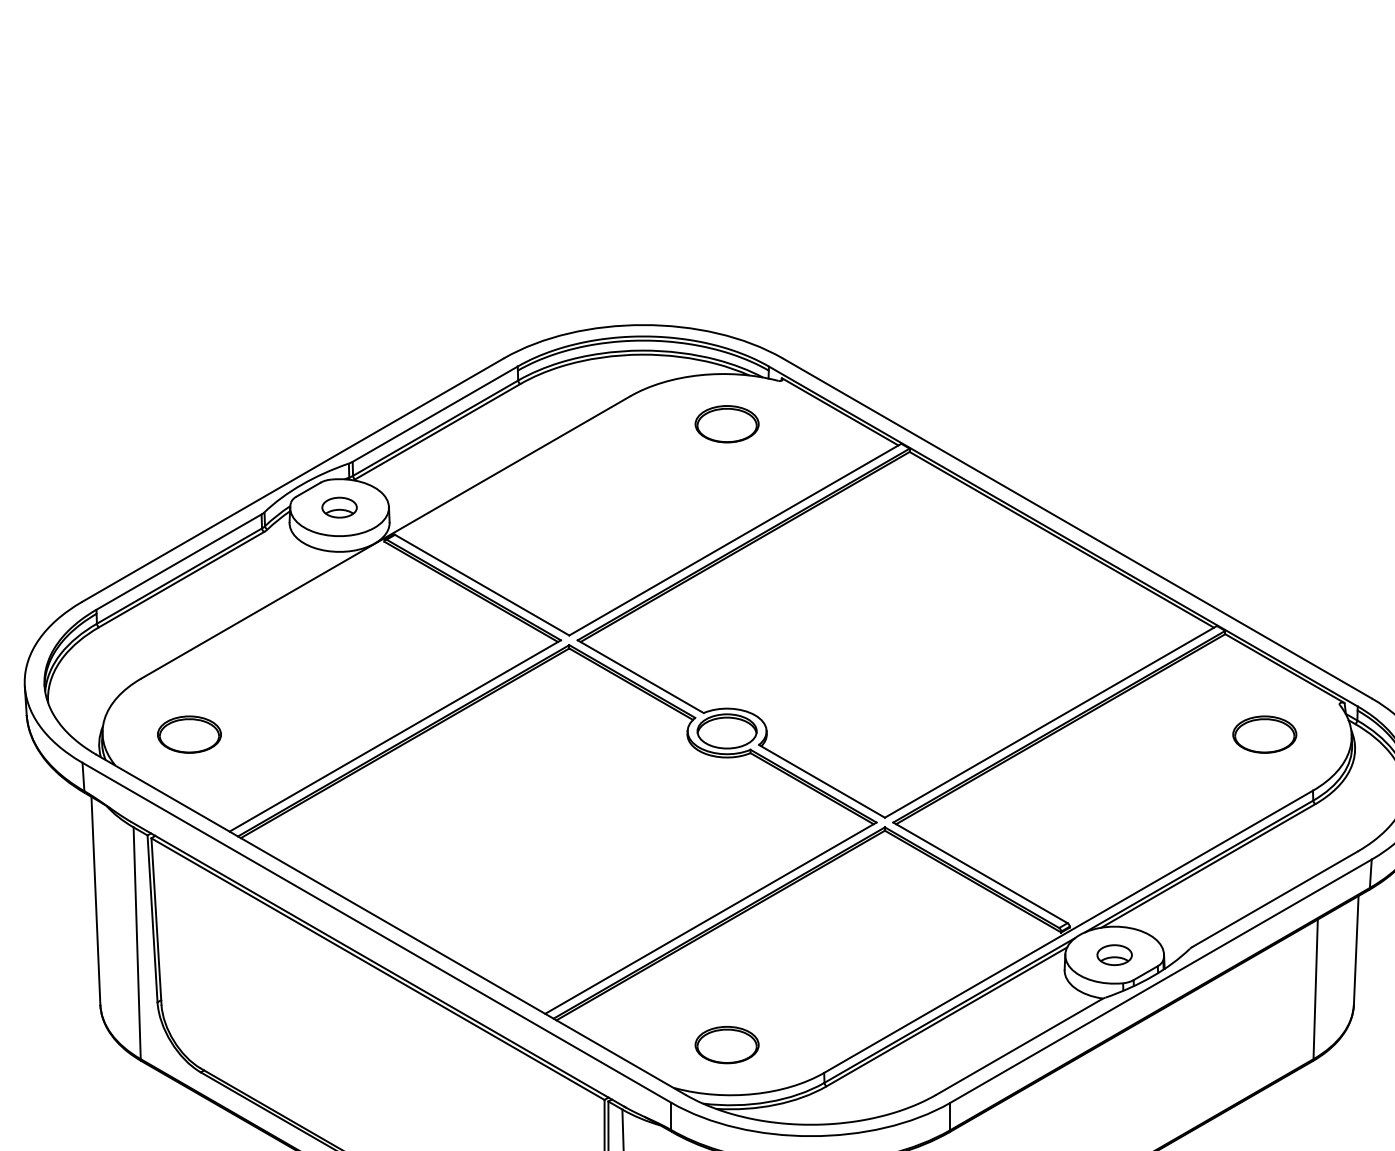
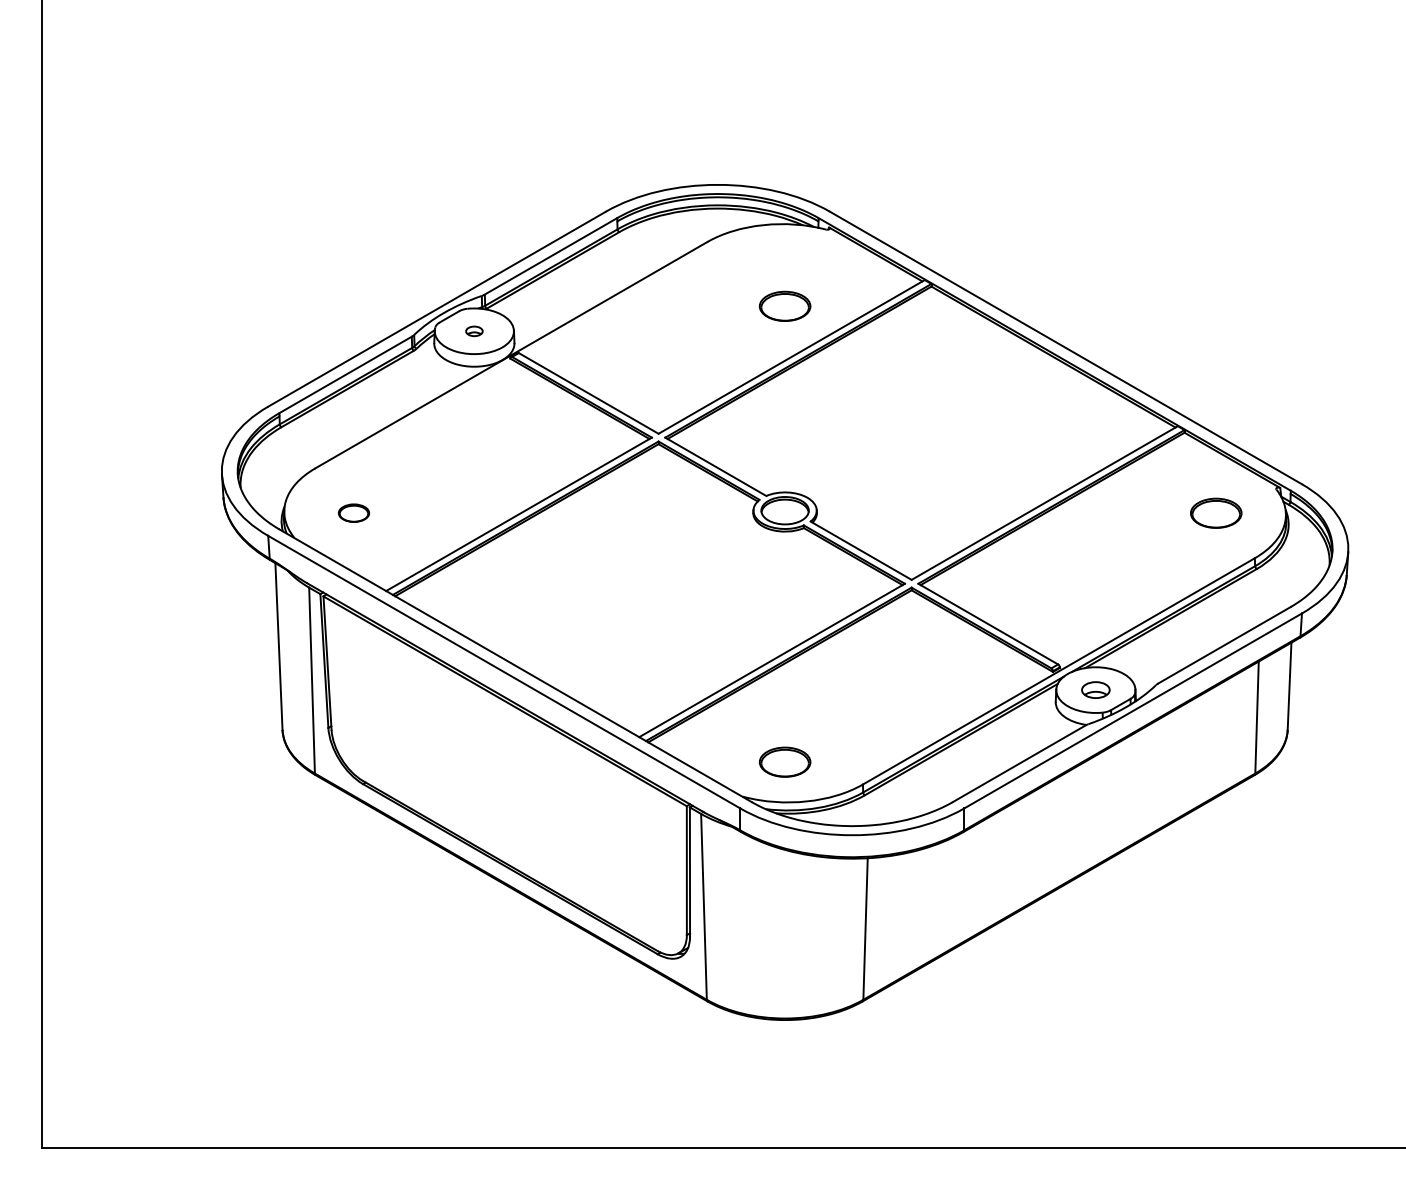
part: (726, 423) -> (784, 305), moved
part: (339, 507) -> (474, 331), size x0.6
part: (188, 733) -> (353, 512), size x0.6

